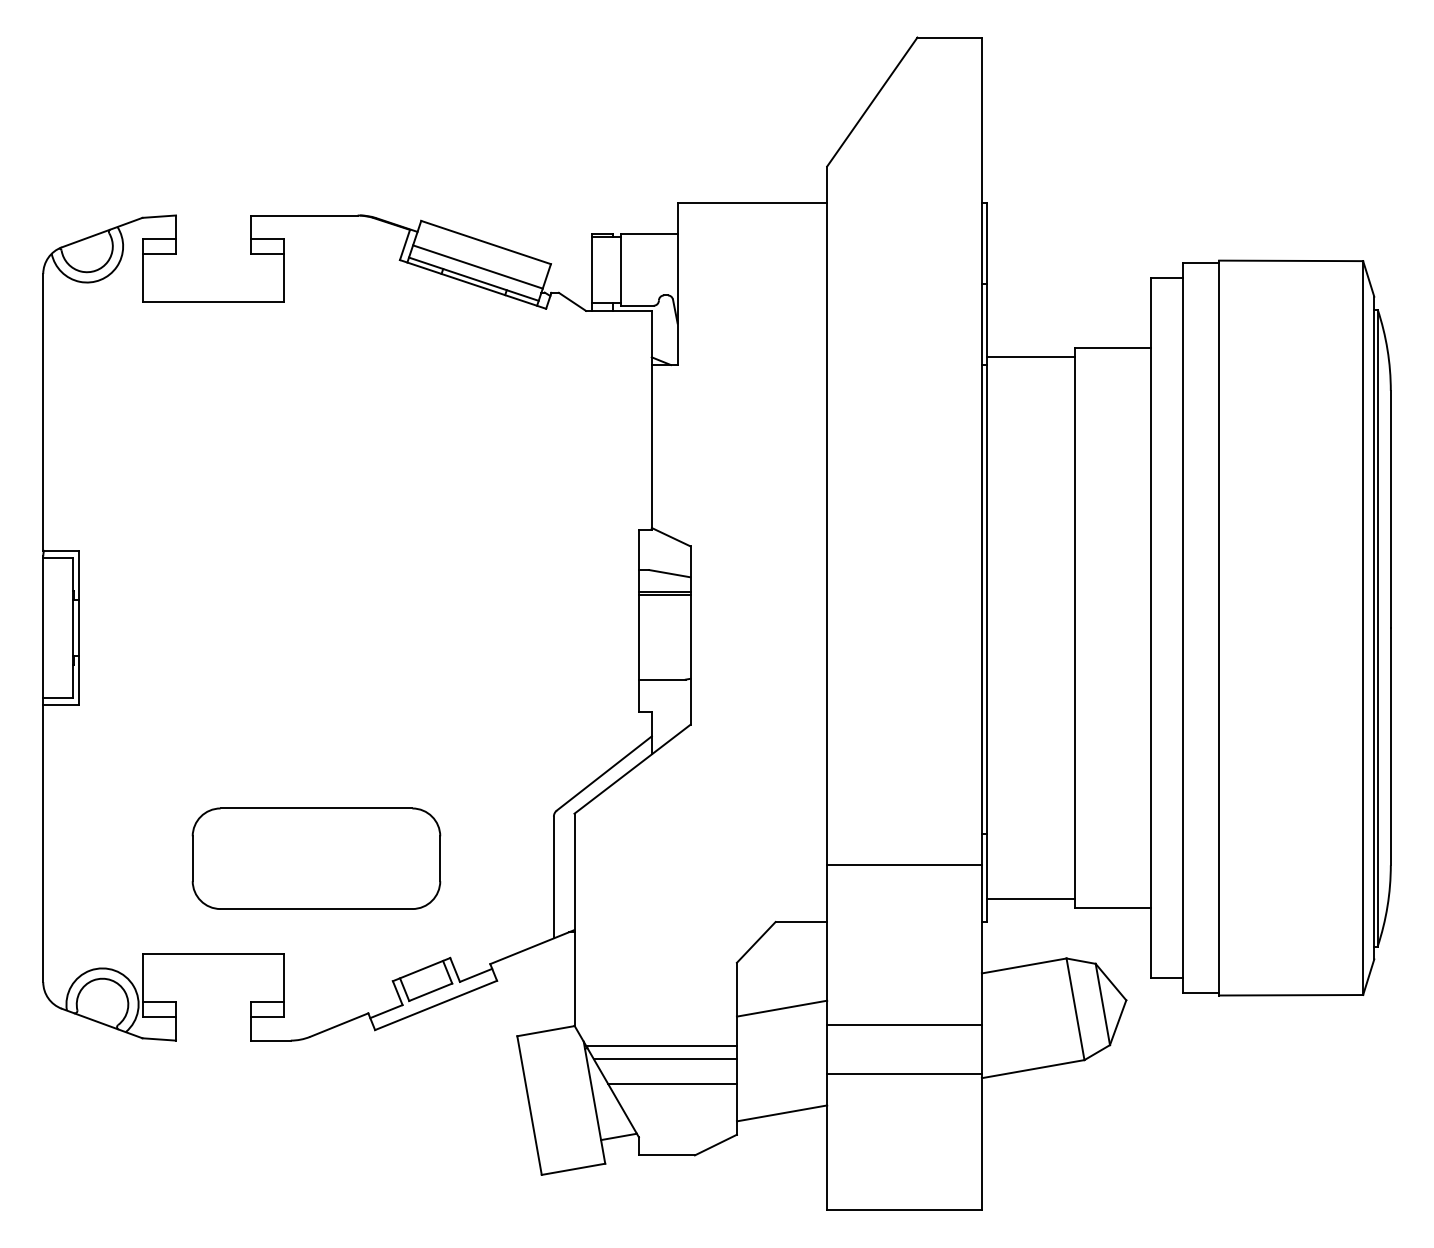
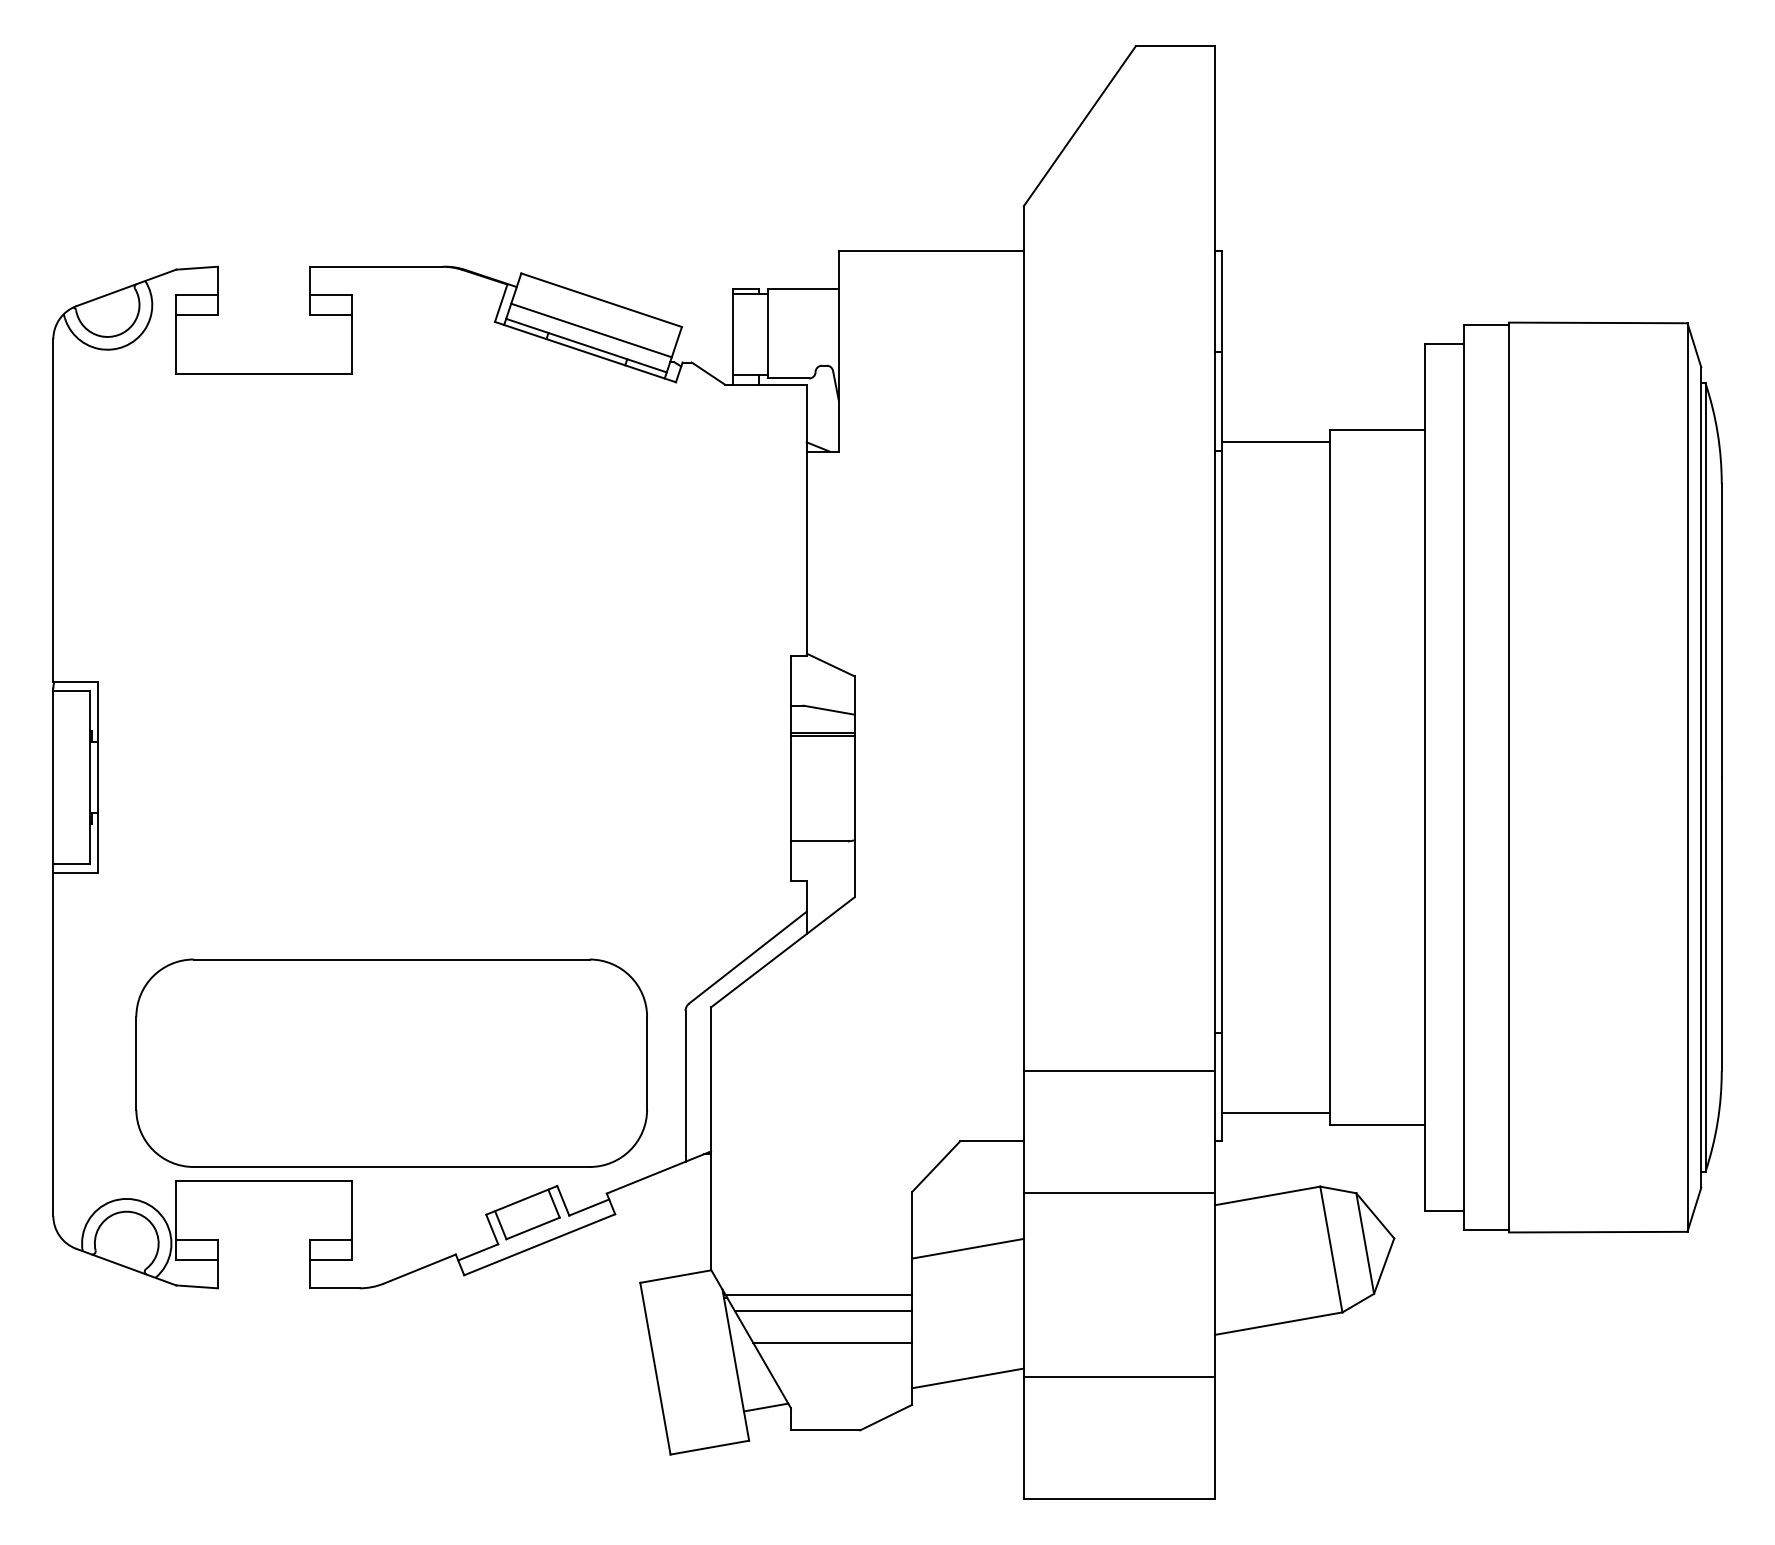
part: (316, 858) -> (391, 1062), size x1.67
line: (904, 1025) -> (1119, 1192), moved
line: (904, 1073) -> (1119, 1377), moved

